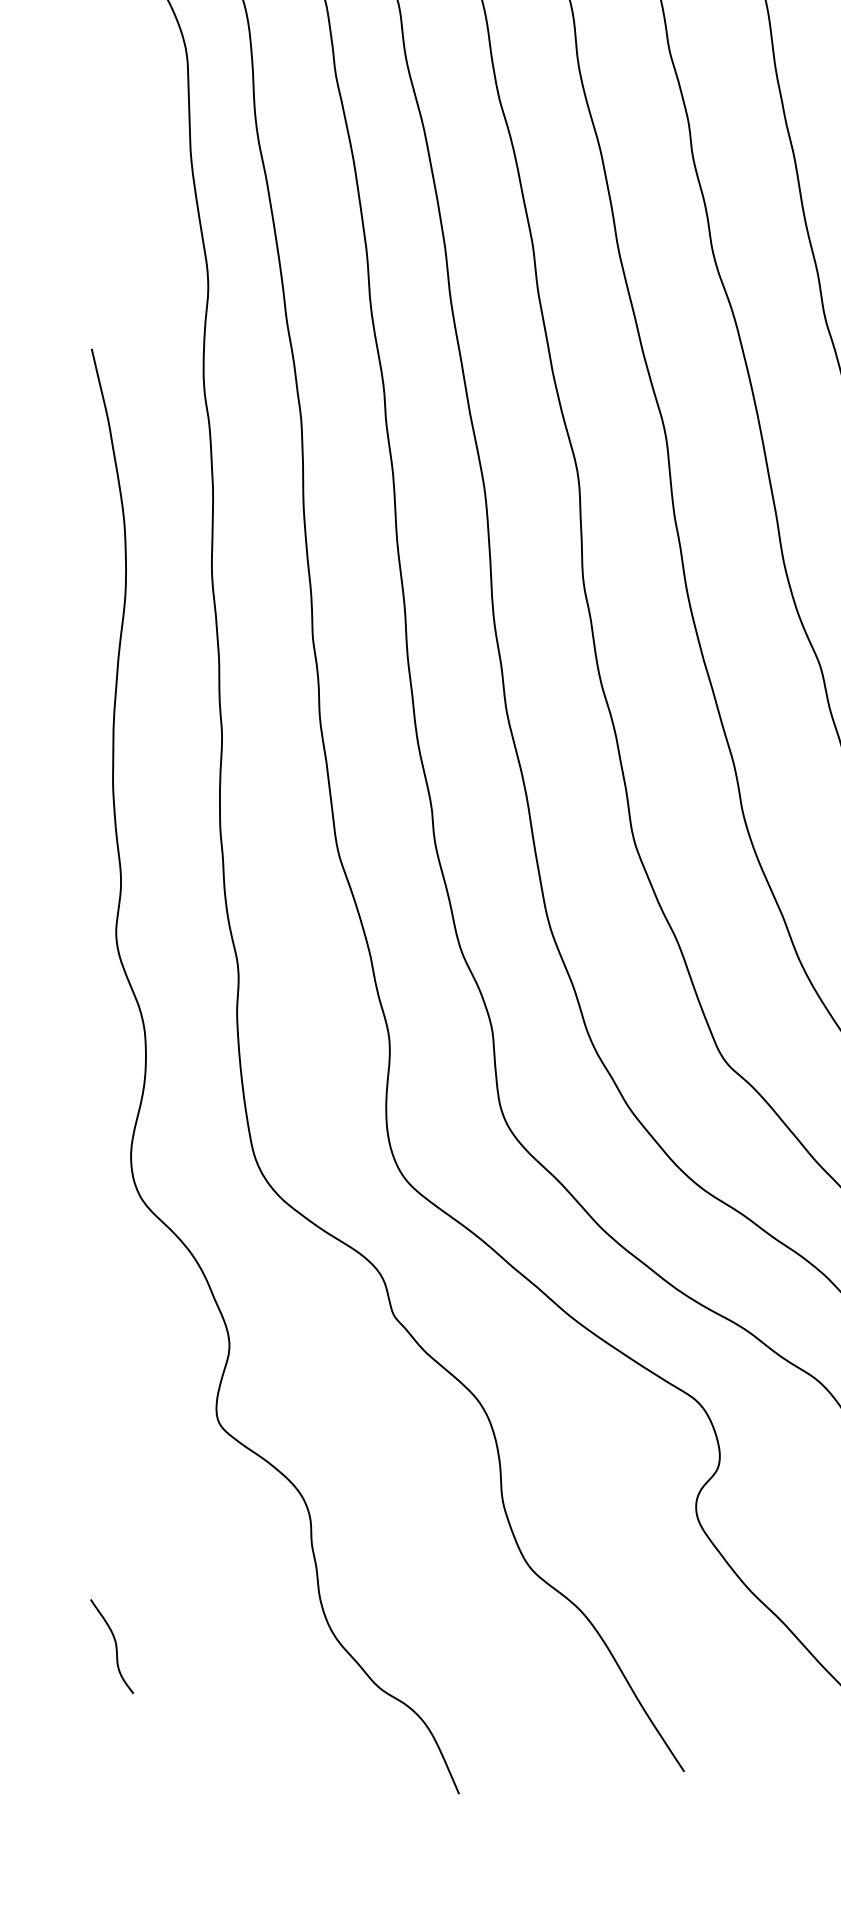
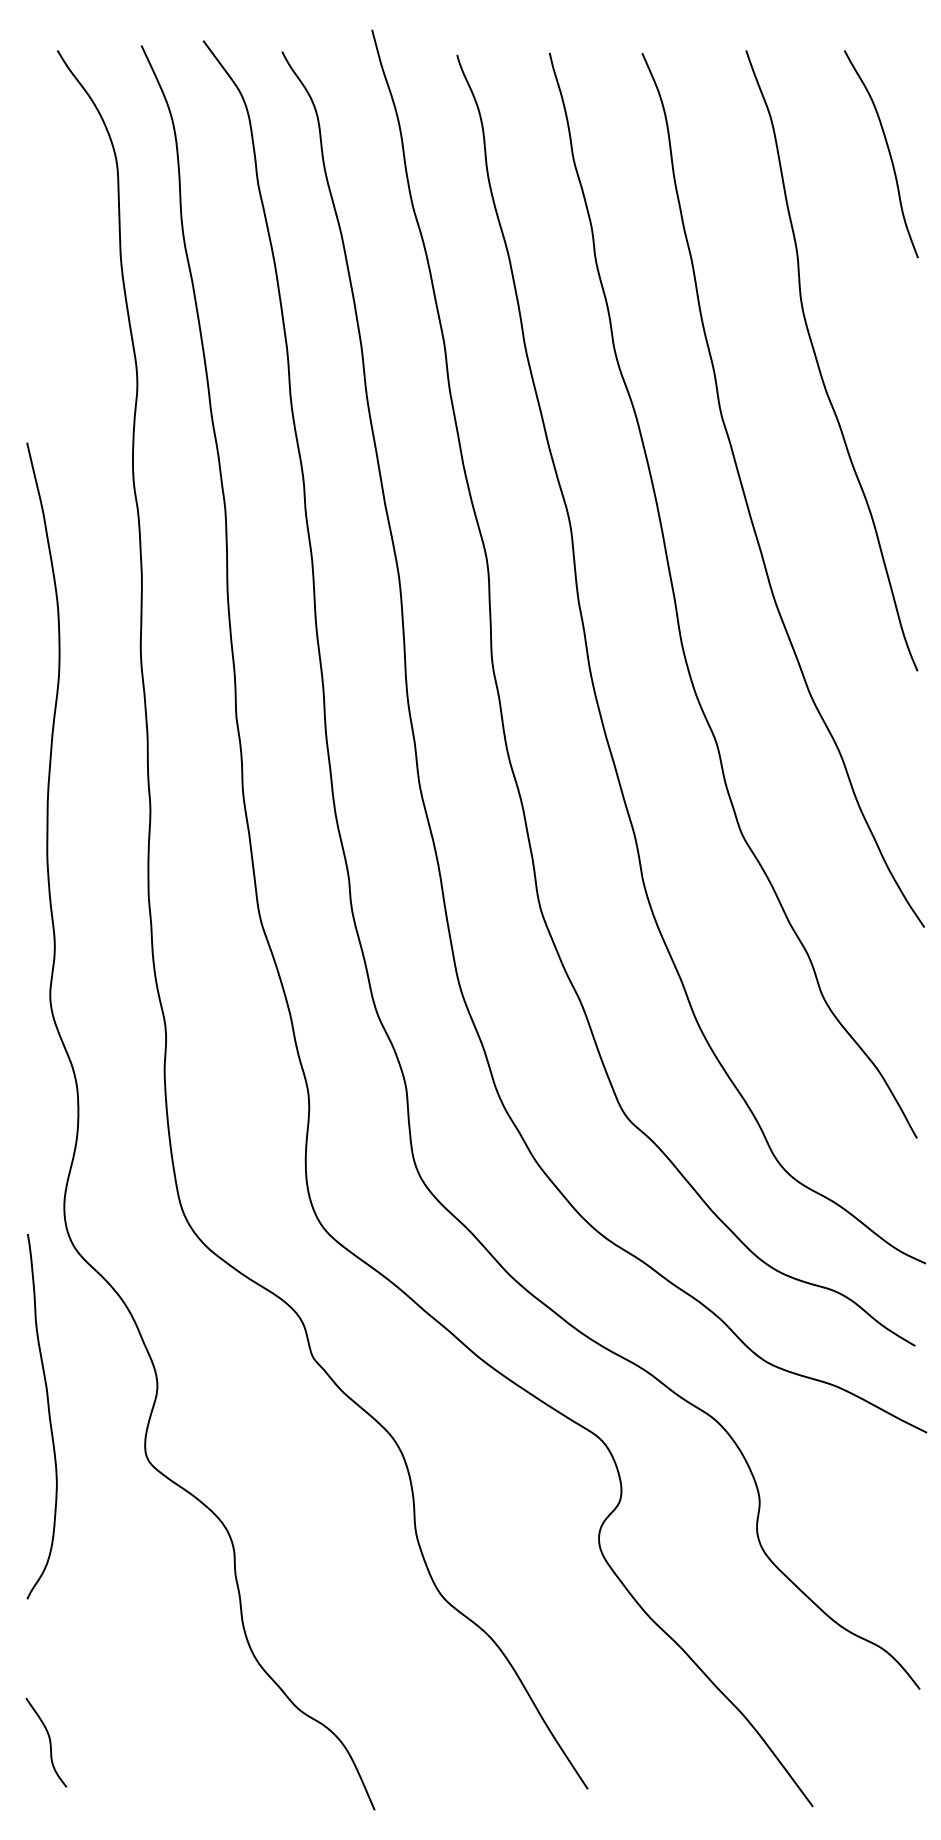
curve: (114, 1377) -> (48, 1416), added
curve: (115, 1646) -> (49, 1742), moved

